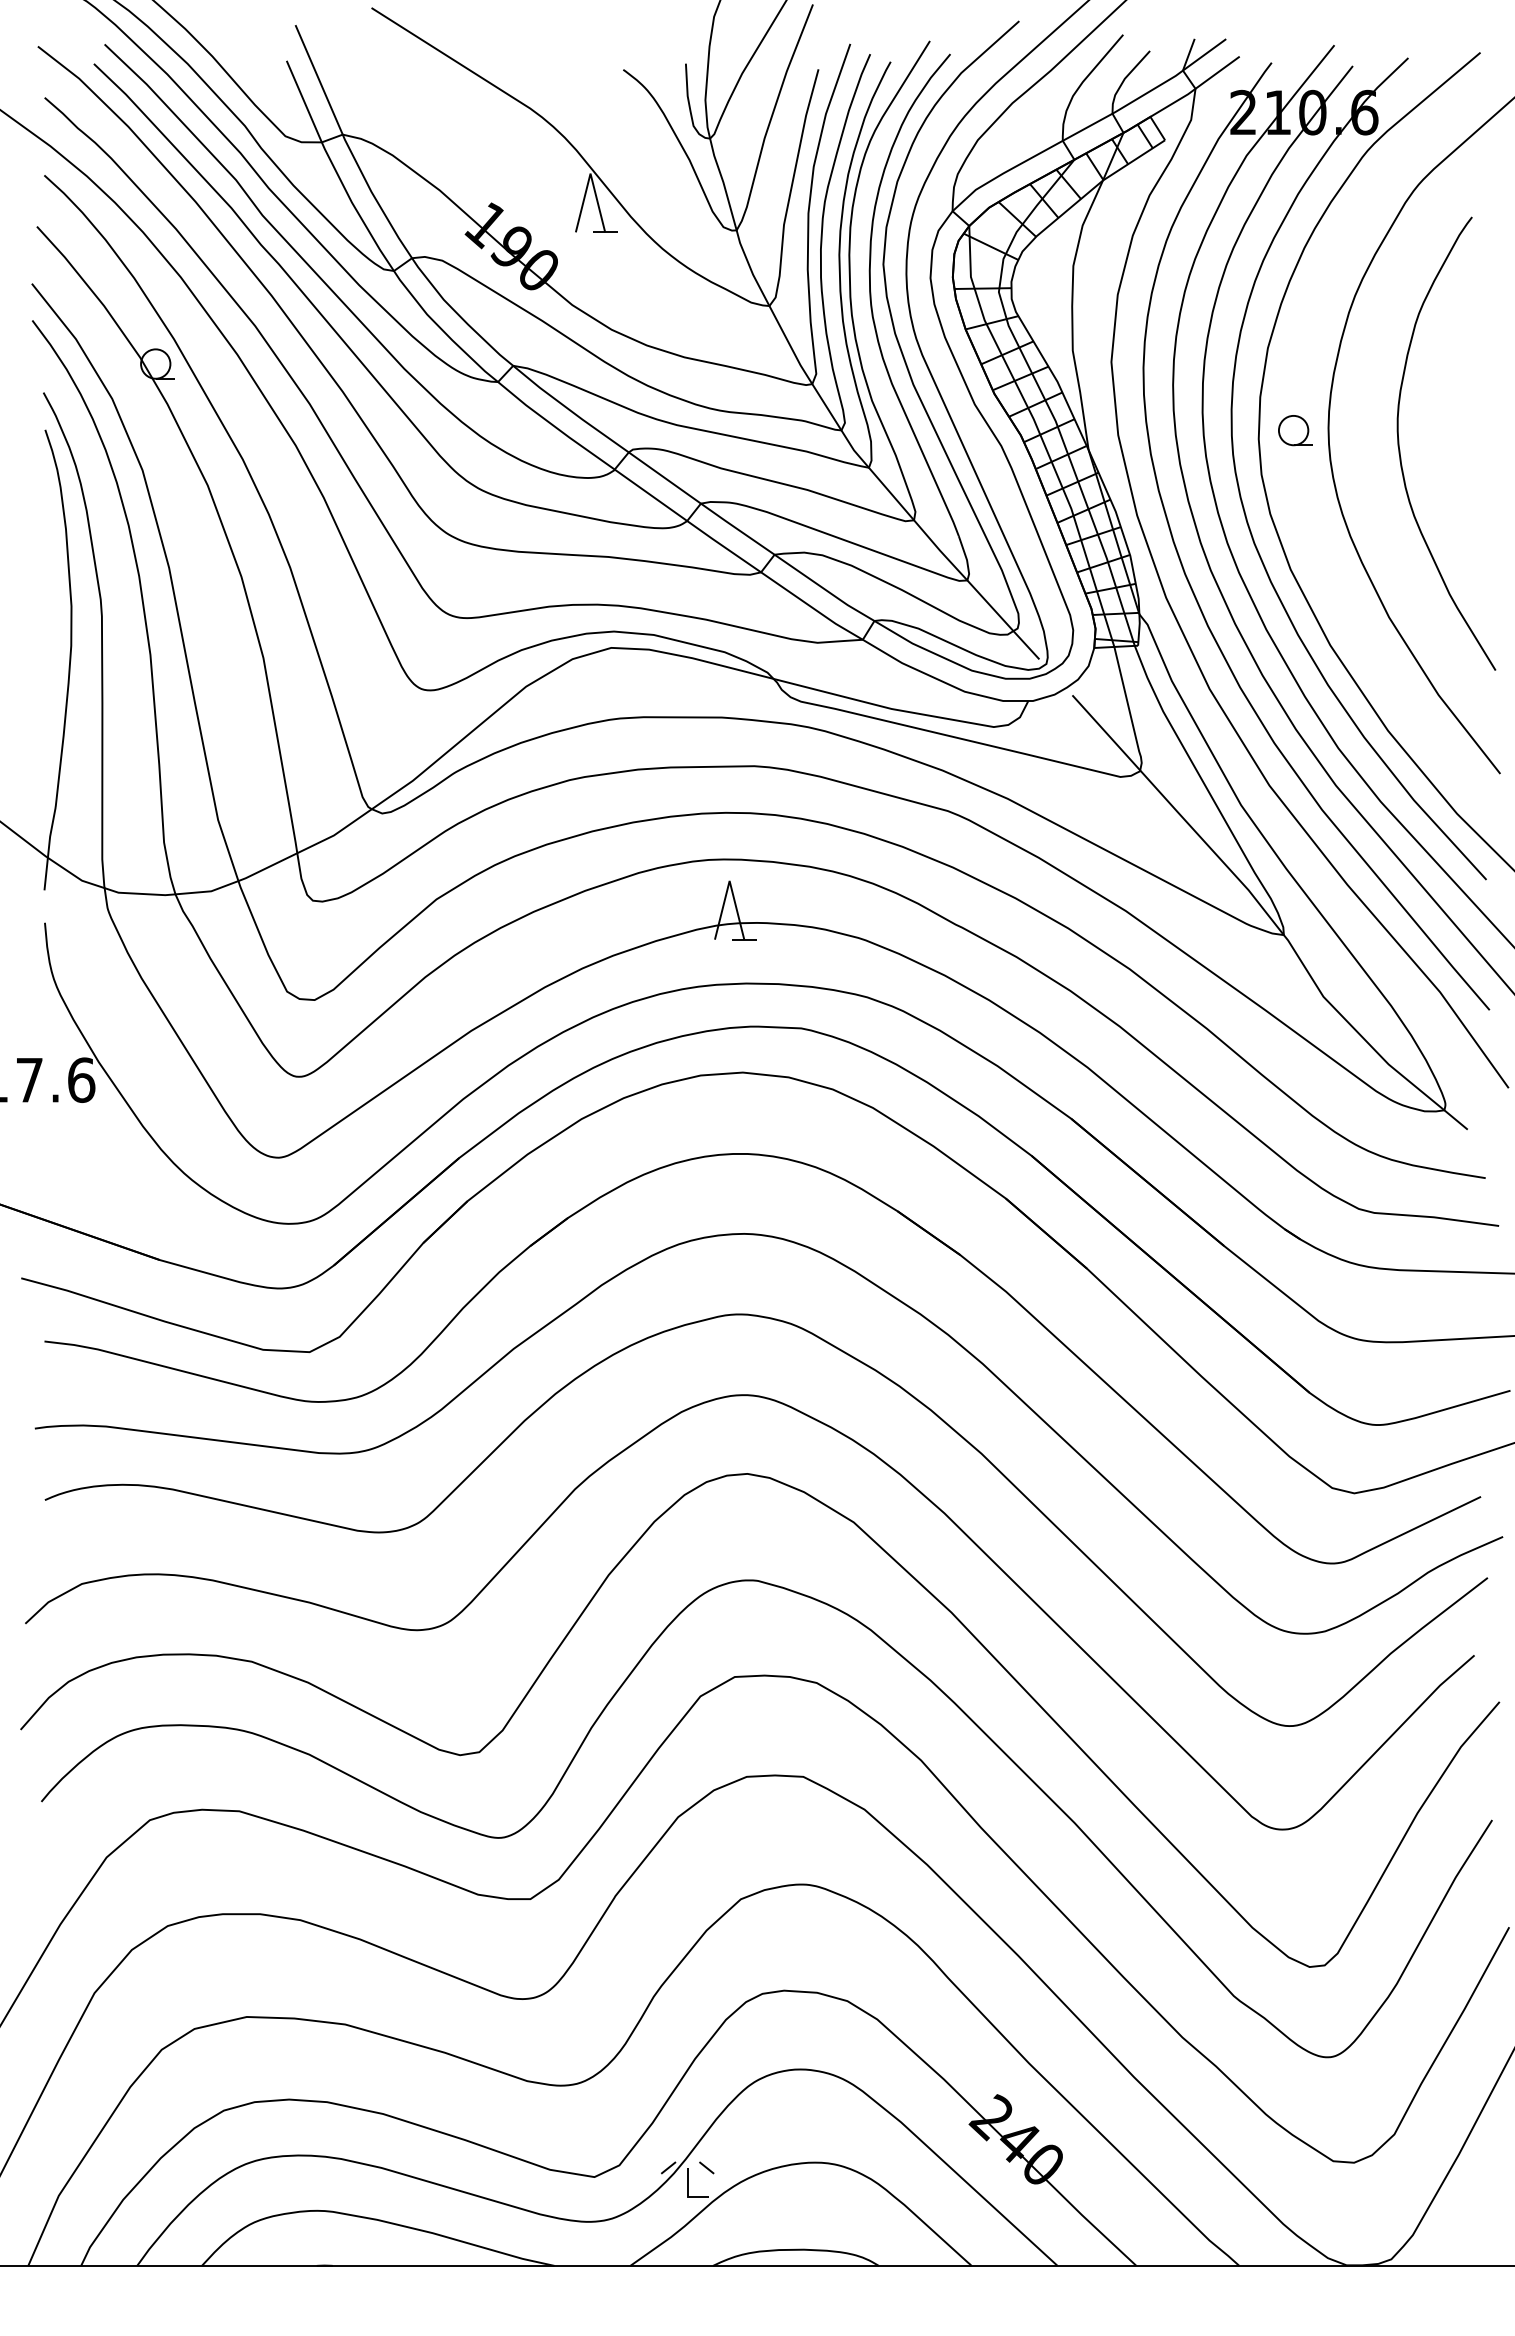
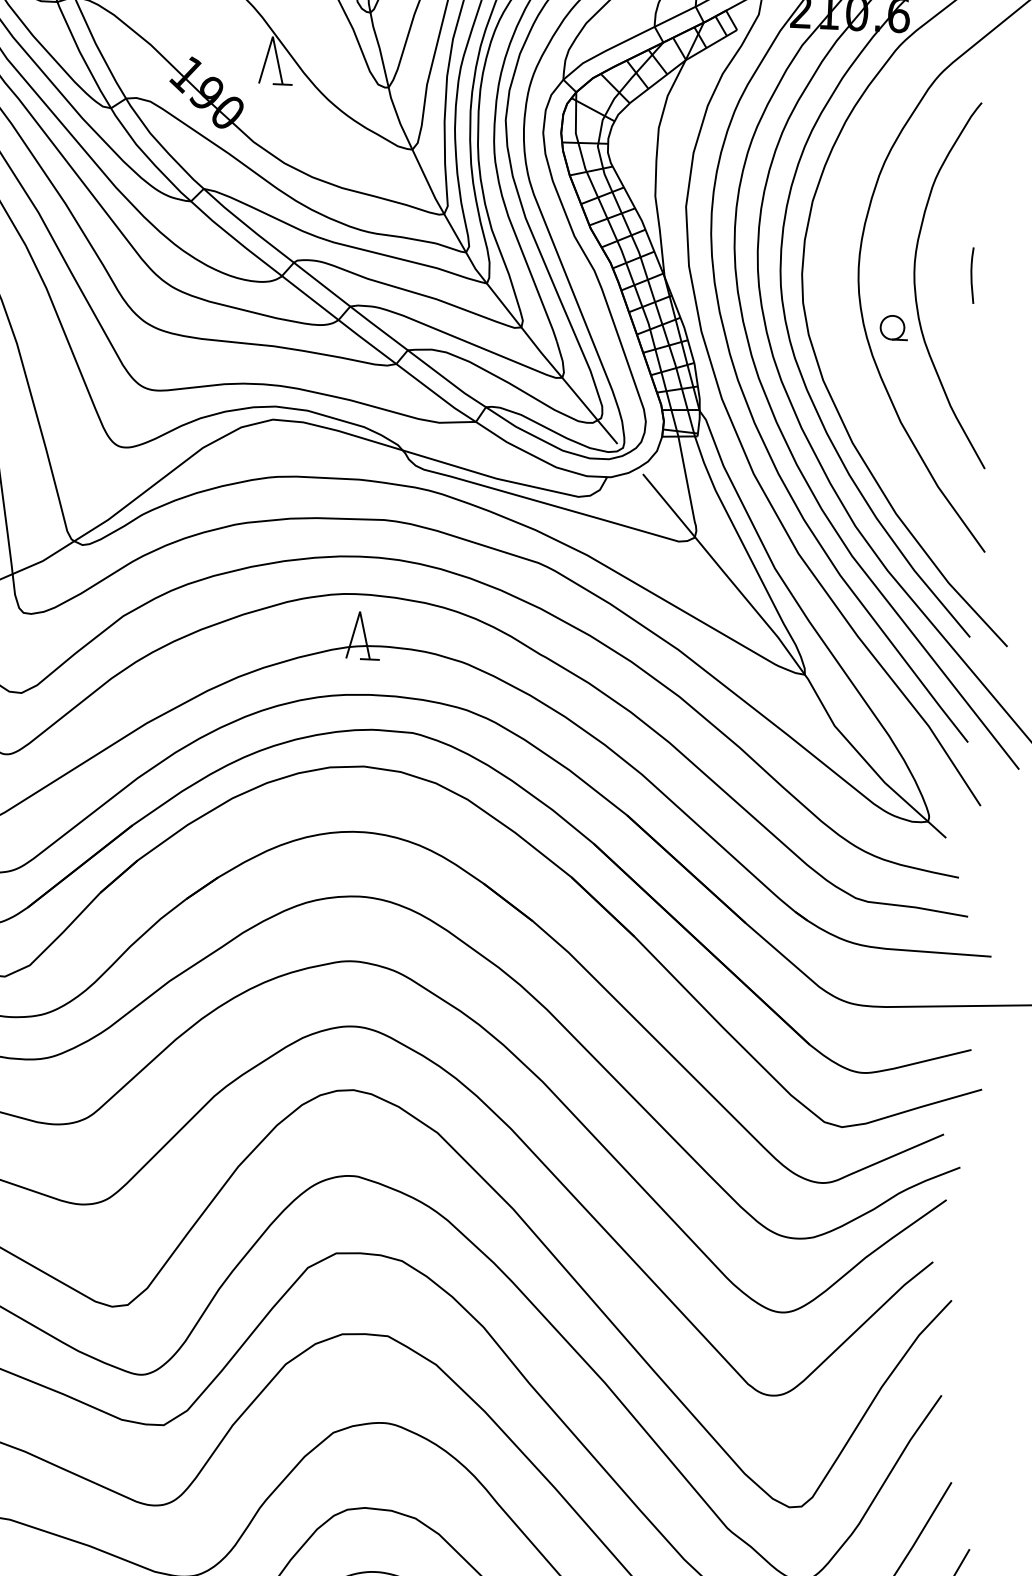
part: (1295, 430) -> (894, 327), moved
curve: (1469, 431) -> (972, 275), added

